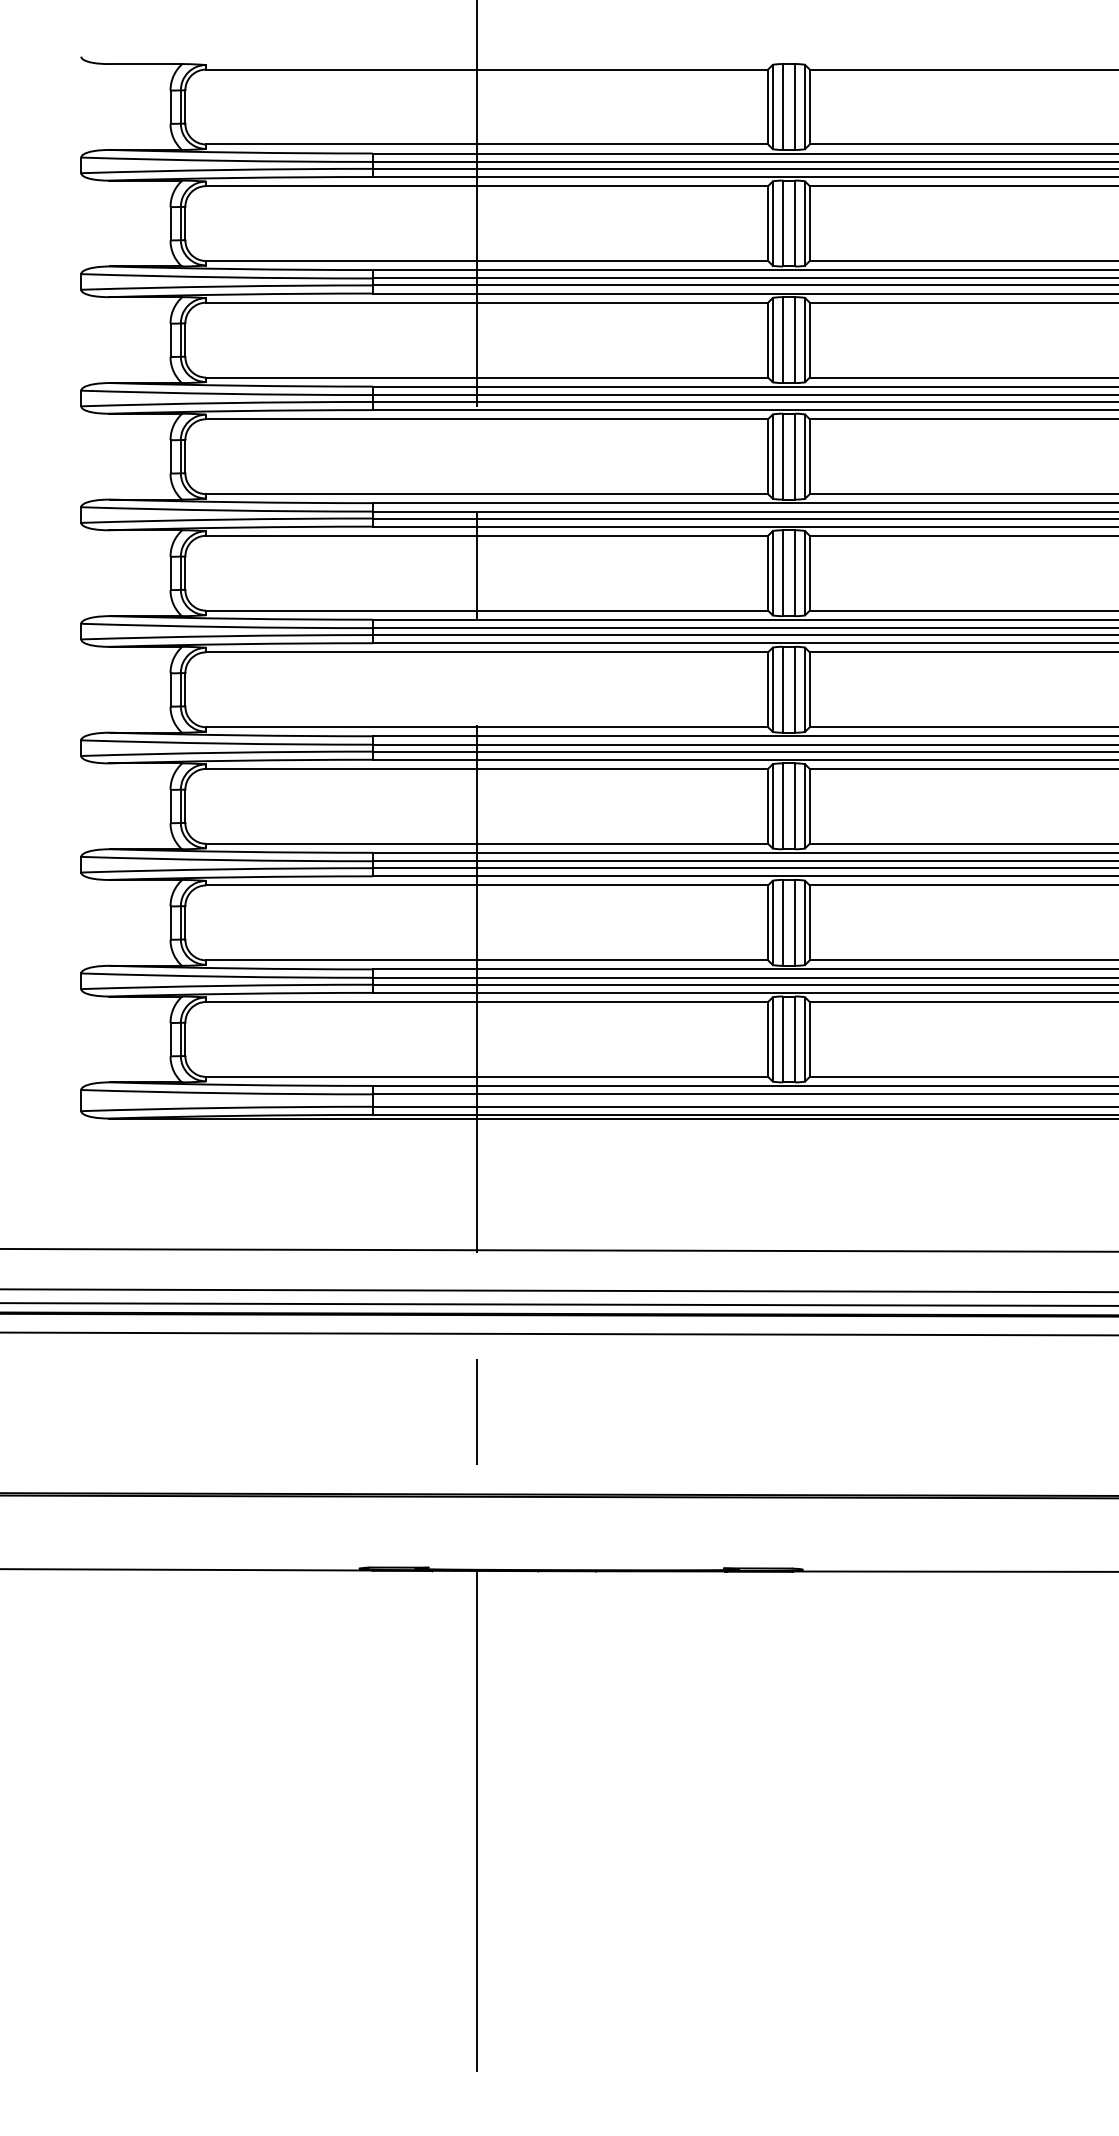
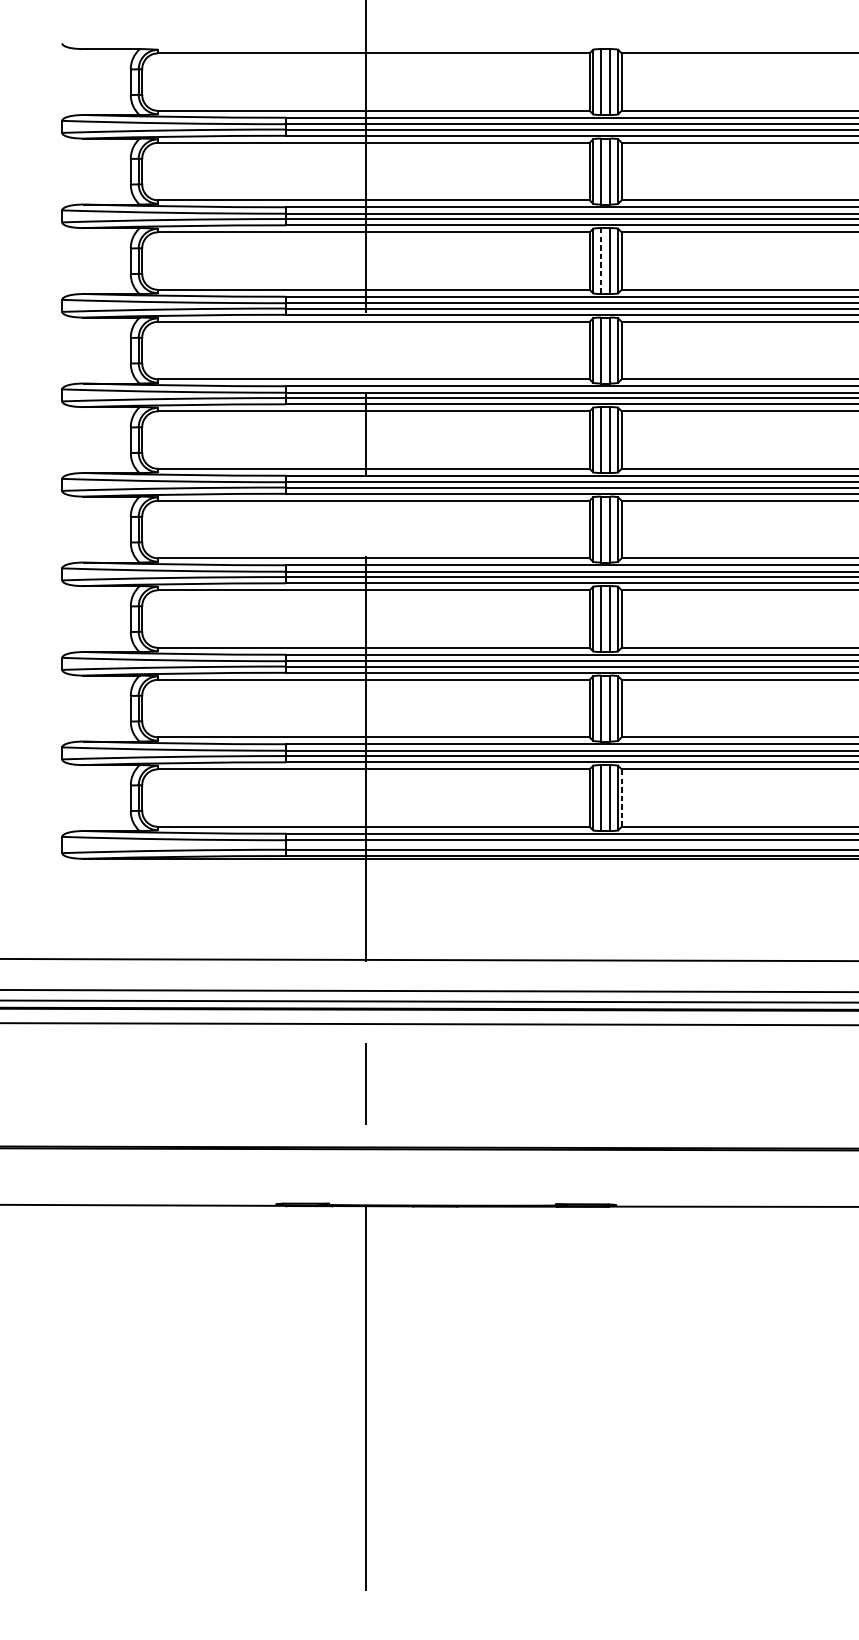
line: (782, 340) -> (600, 261), solid -> dashed
line: (809, 1038) -> (621, 797), solid -> dashed

